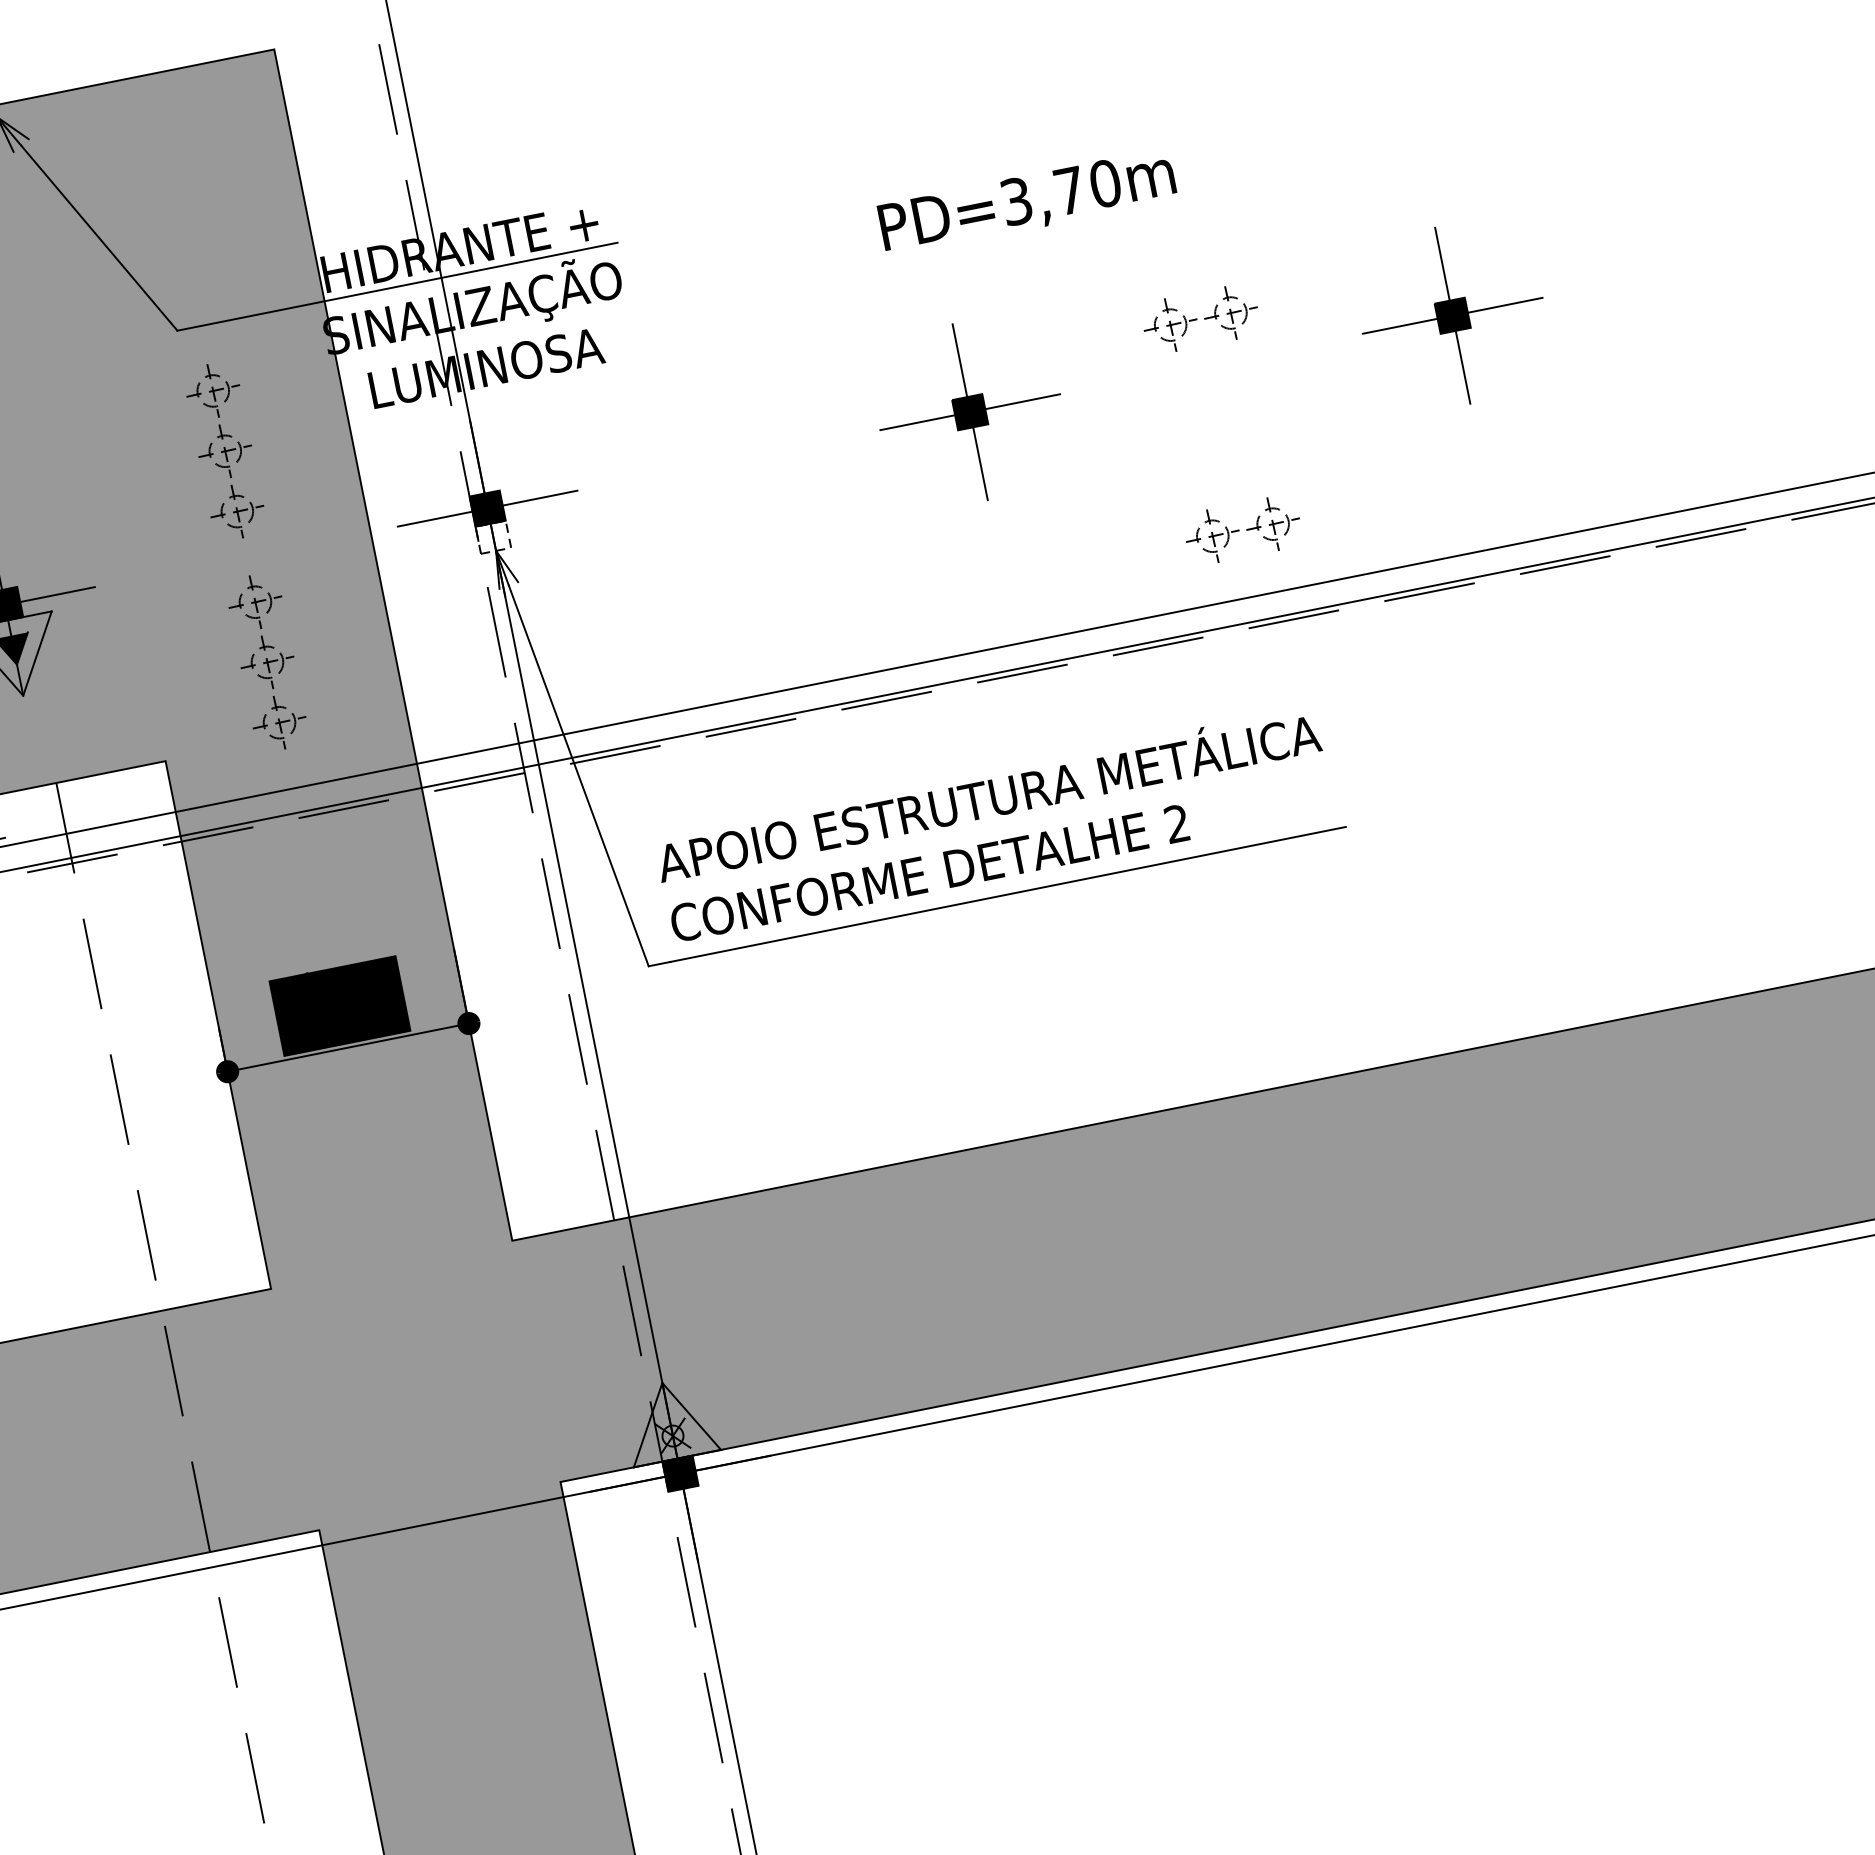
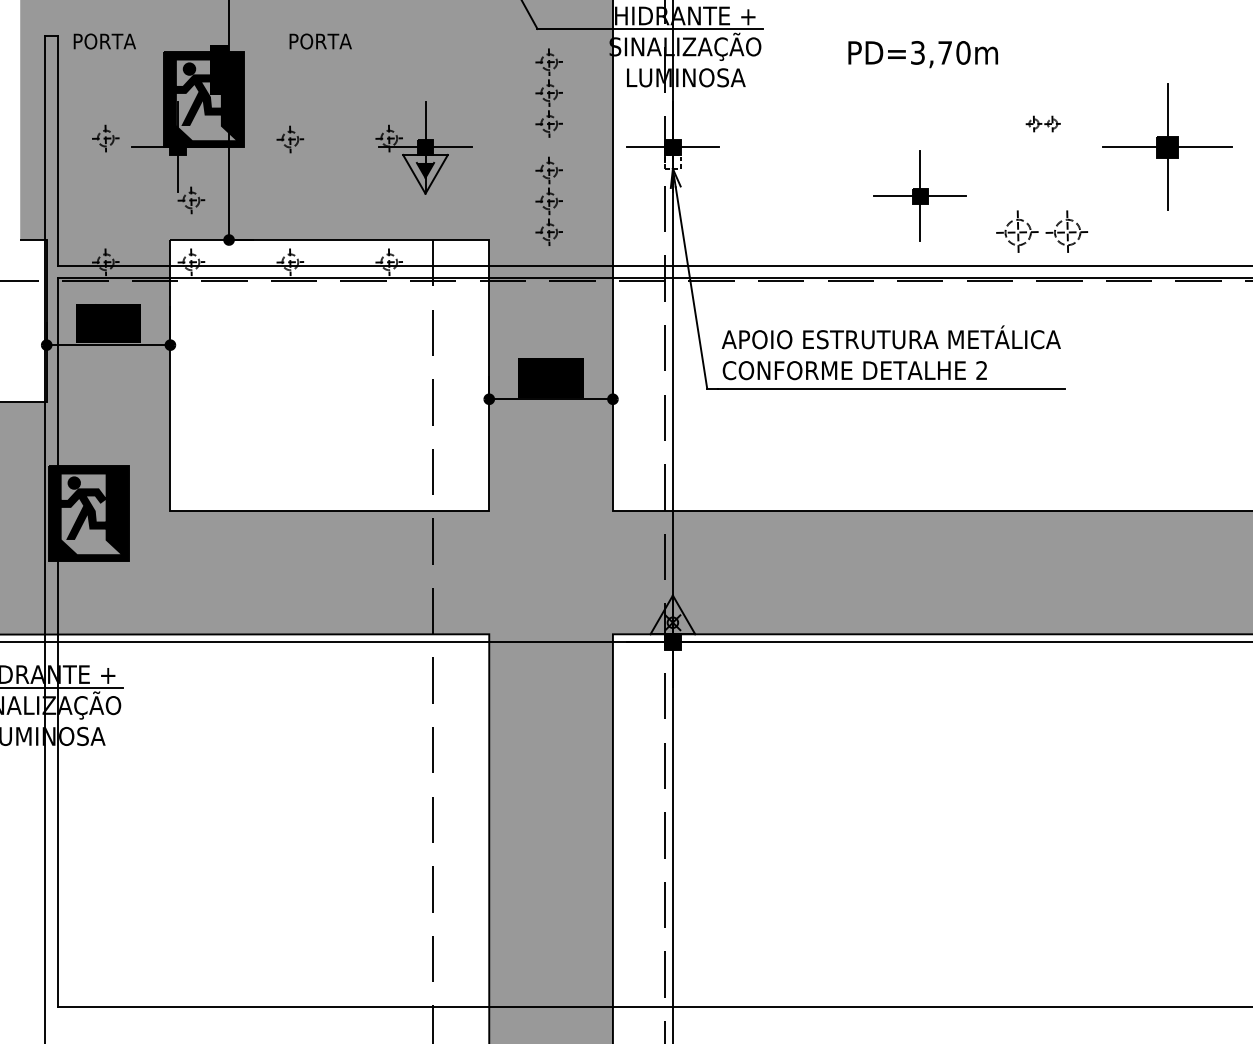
text: (1026, 202) -> (922, 54), moved
part: (1452, 314) -> (1167, 146), size x1.4
part: (1201, 317) -> (1043, 123), size x0.6
part: (968, 411) -> (919, 195), moved
part: (1243, 528) -> (1043, 231), size x1.6

